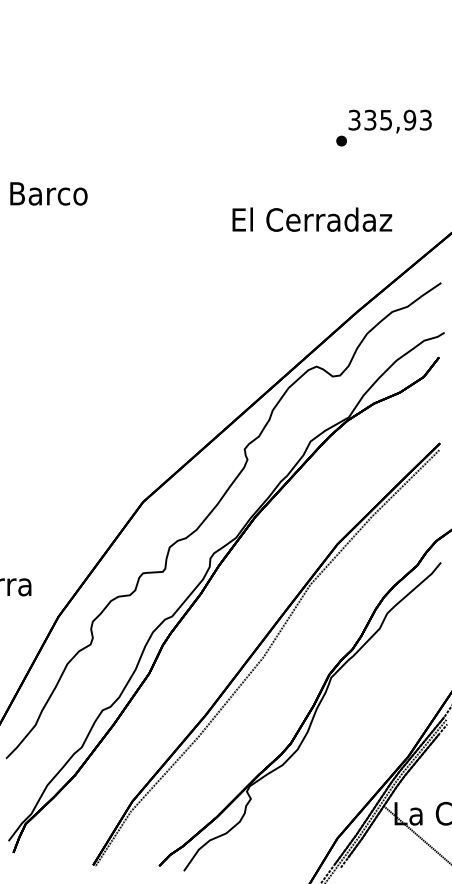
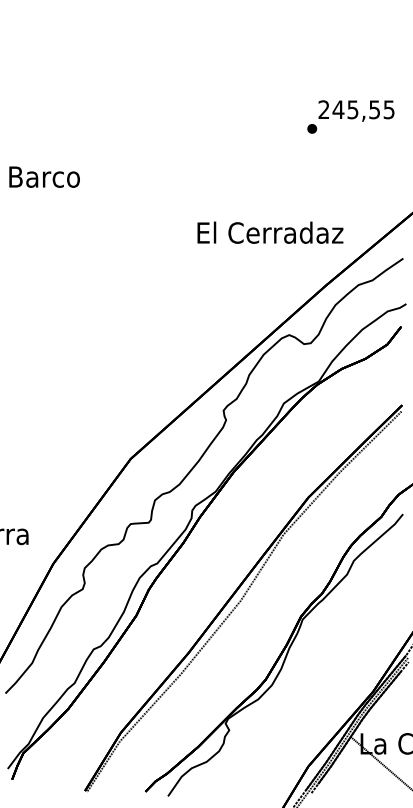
text: (390, 119) -> (356, 109), 335,93 -> 245,55
text: (312, 219) -> (270, 232), moved

